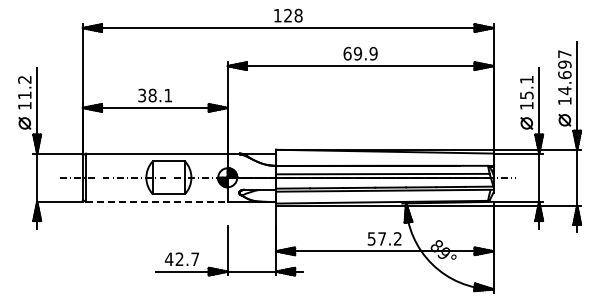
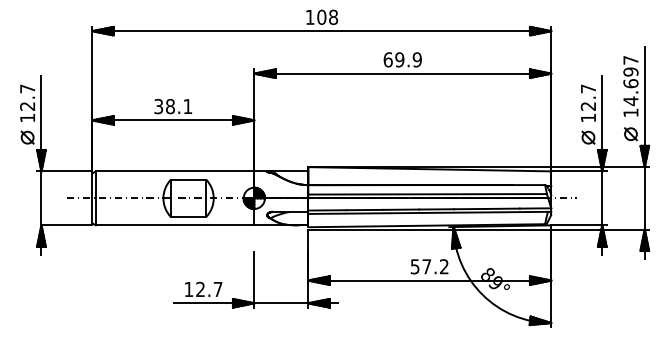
text: (288, 15) -> (322, 17), 128 -> 108
text: (24, 87) -> (27, 97), 11.2 -> 12.7
text: (526, 87) -> (588, 97), 15.1 -> 12.7
line: (156, 201) -> (174, 224), dashed -> solid
text: (168, 258) -> (188, 288), 42.7 -> 12.7

